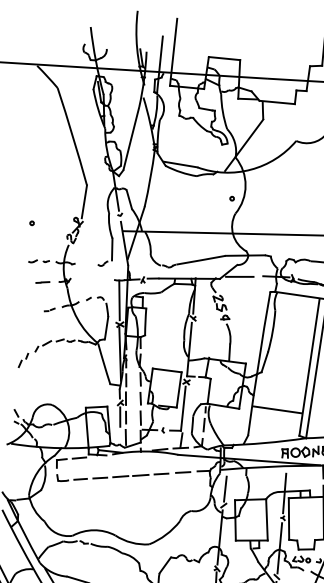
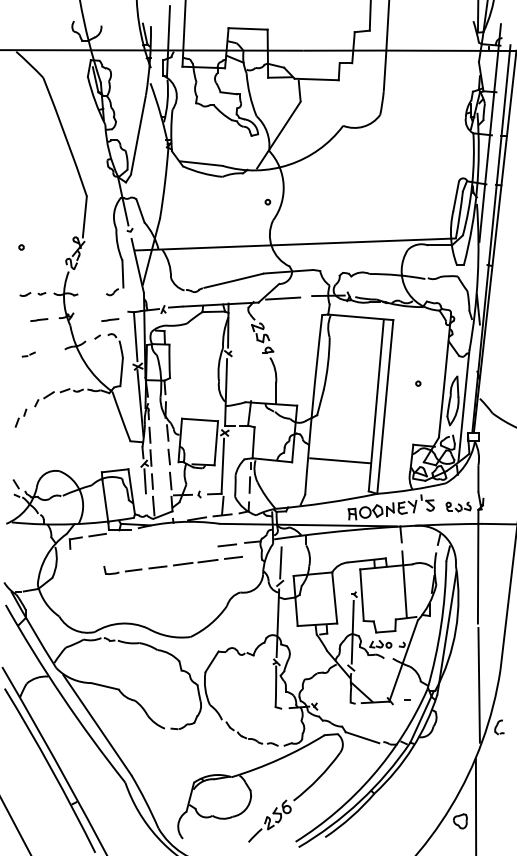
line: (100, 285) -> (110, 319), added
part: (49, 309) -> (28, 354), moved
part: (112, 477) -> (172, 565), moved
line: (284, 493) -> (354, 563), removed

